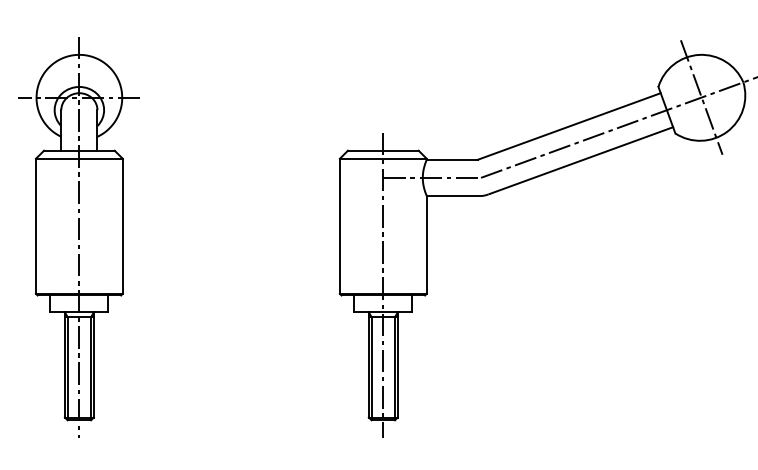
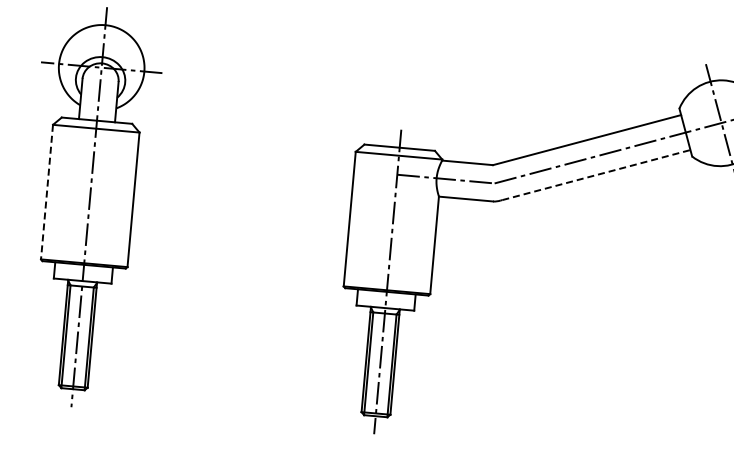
line: (582, 160) -> (597, 175), solid -> dashed
line: (35, 226) -> (46, 192), solid -> dashed

